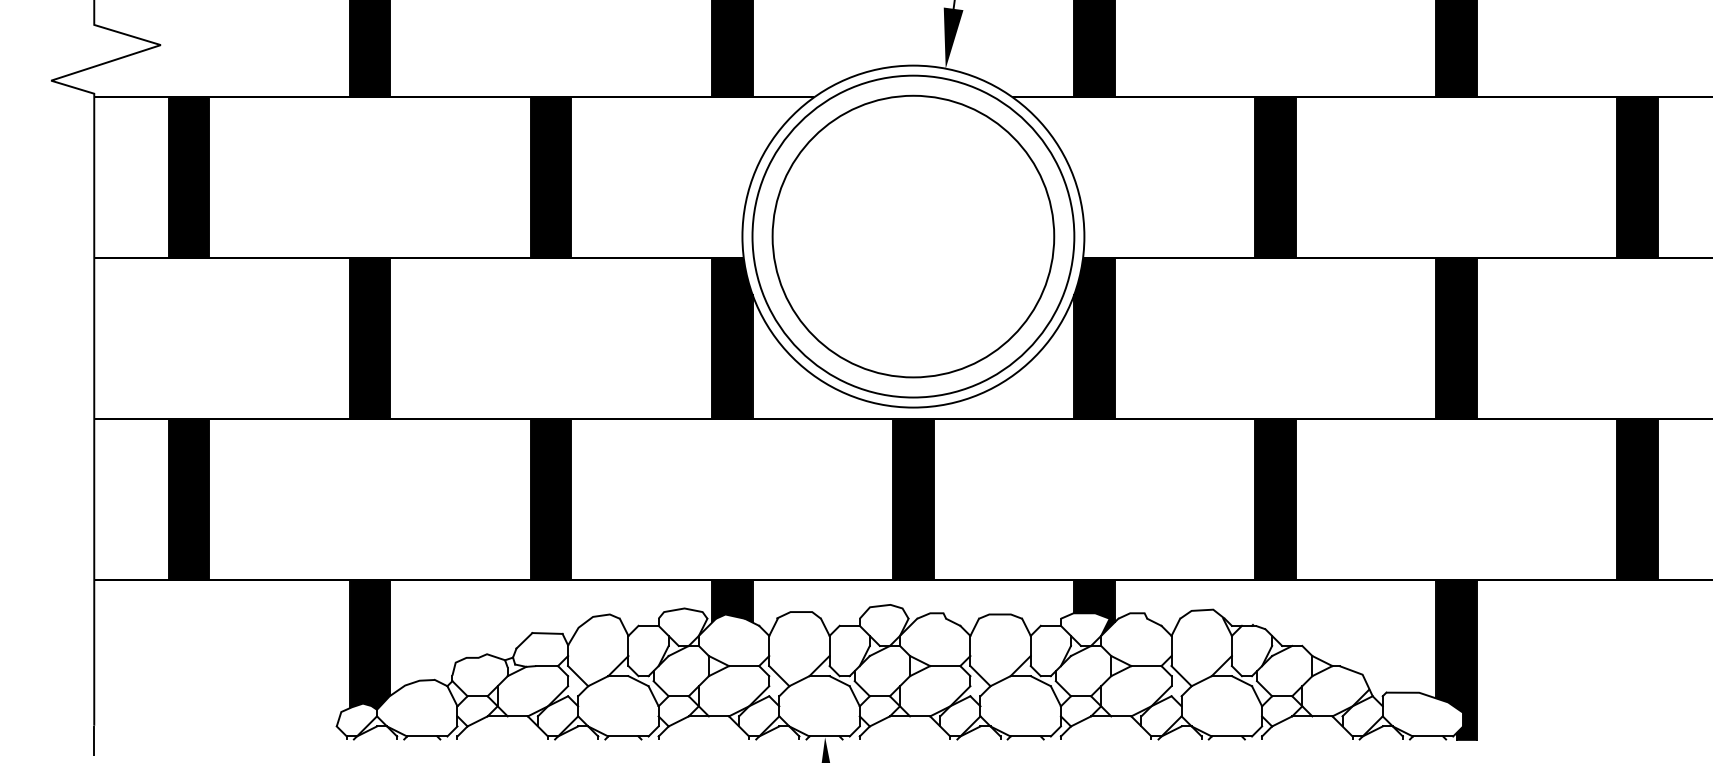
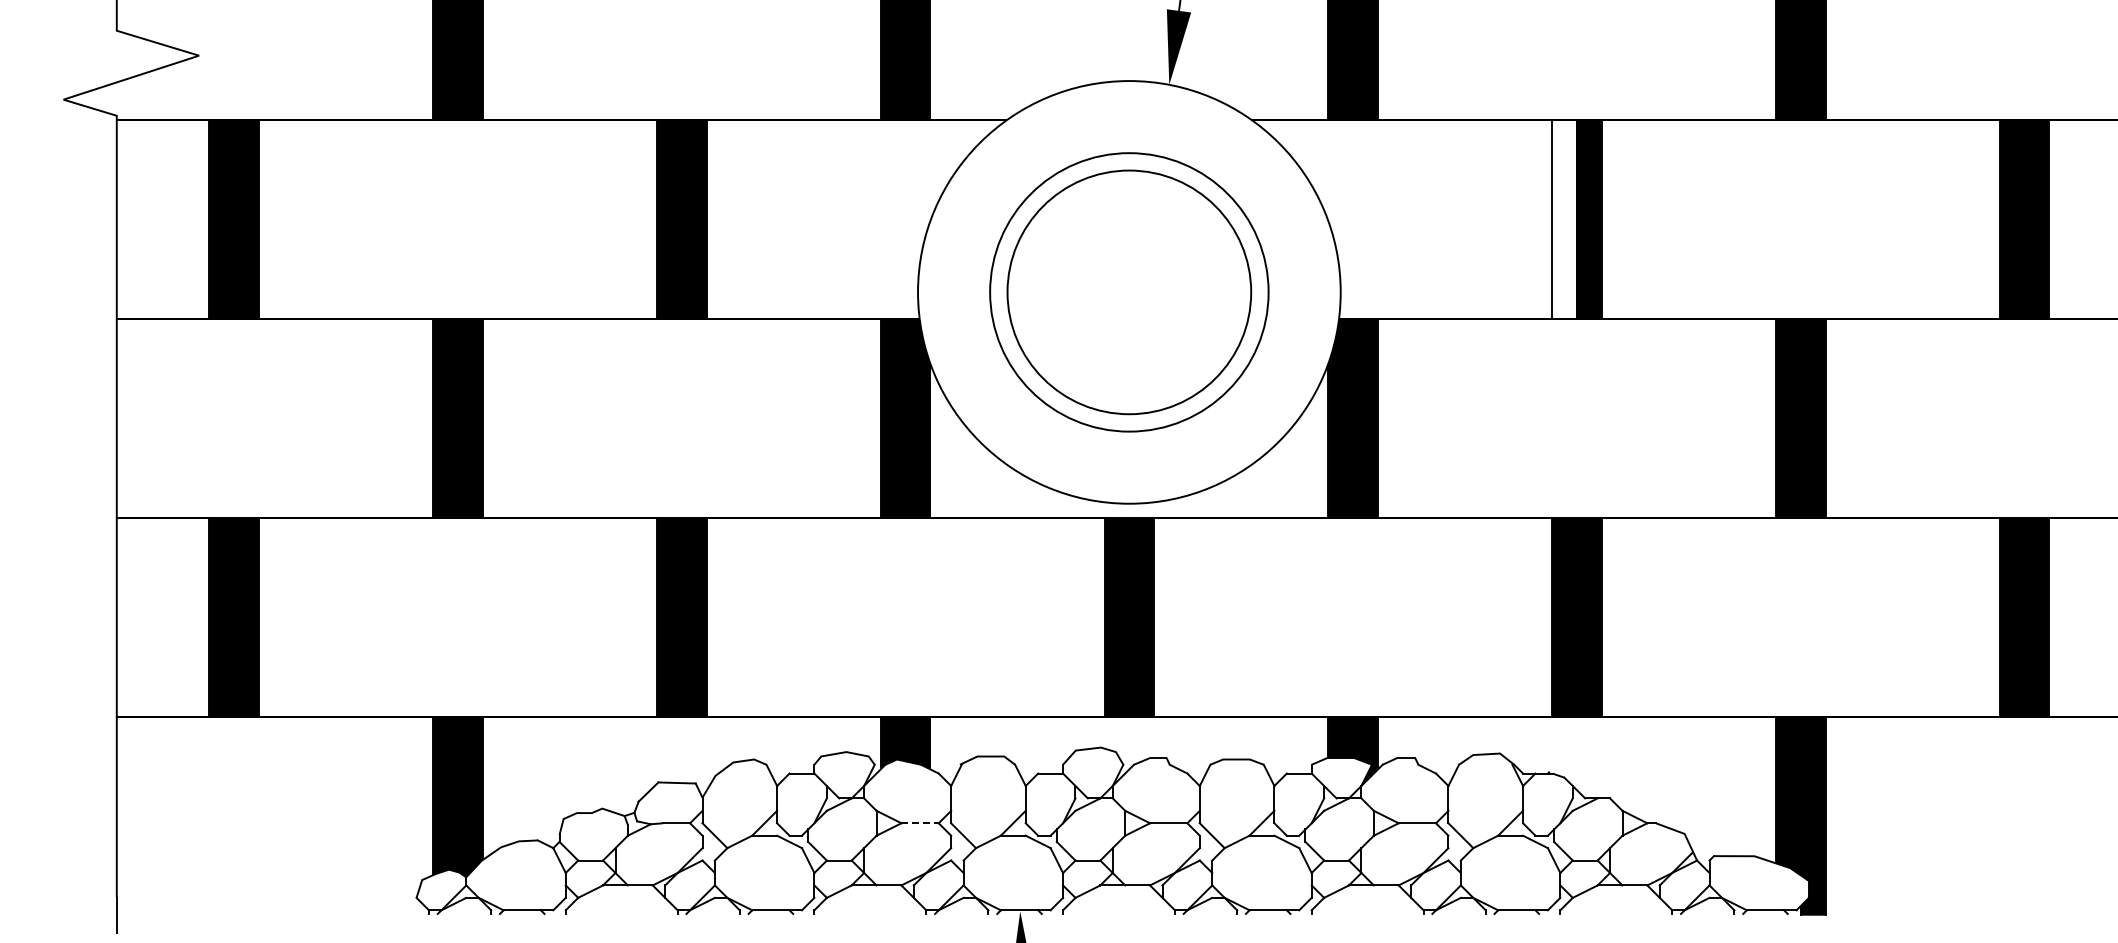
fill: (1265, 177) -> (1564, 219), removed
circle: (913, 236) -> (1129, 292), size x0.7
circle: (913, 236) -> (1129, 292), size x0.7
line: (744, 666) -> (920, 823), solid -> dashed

